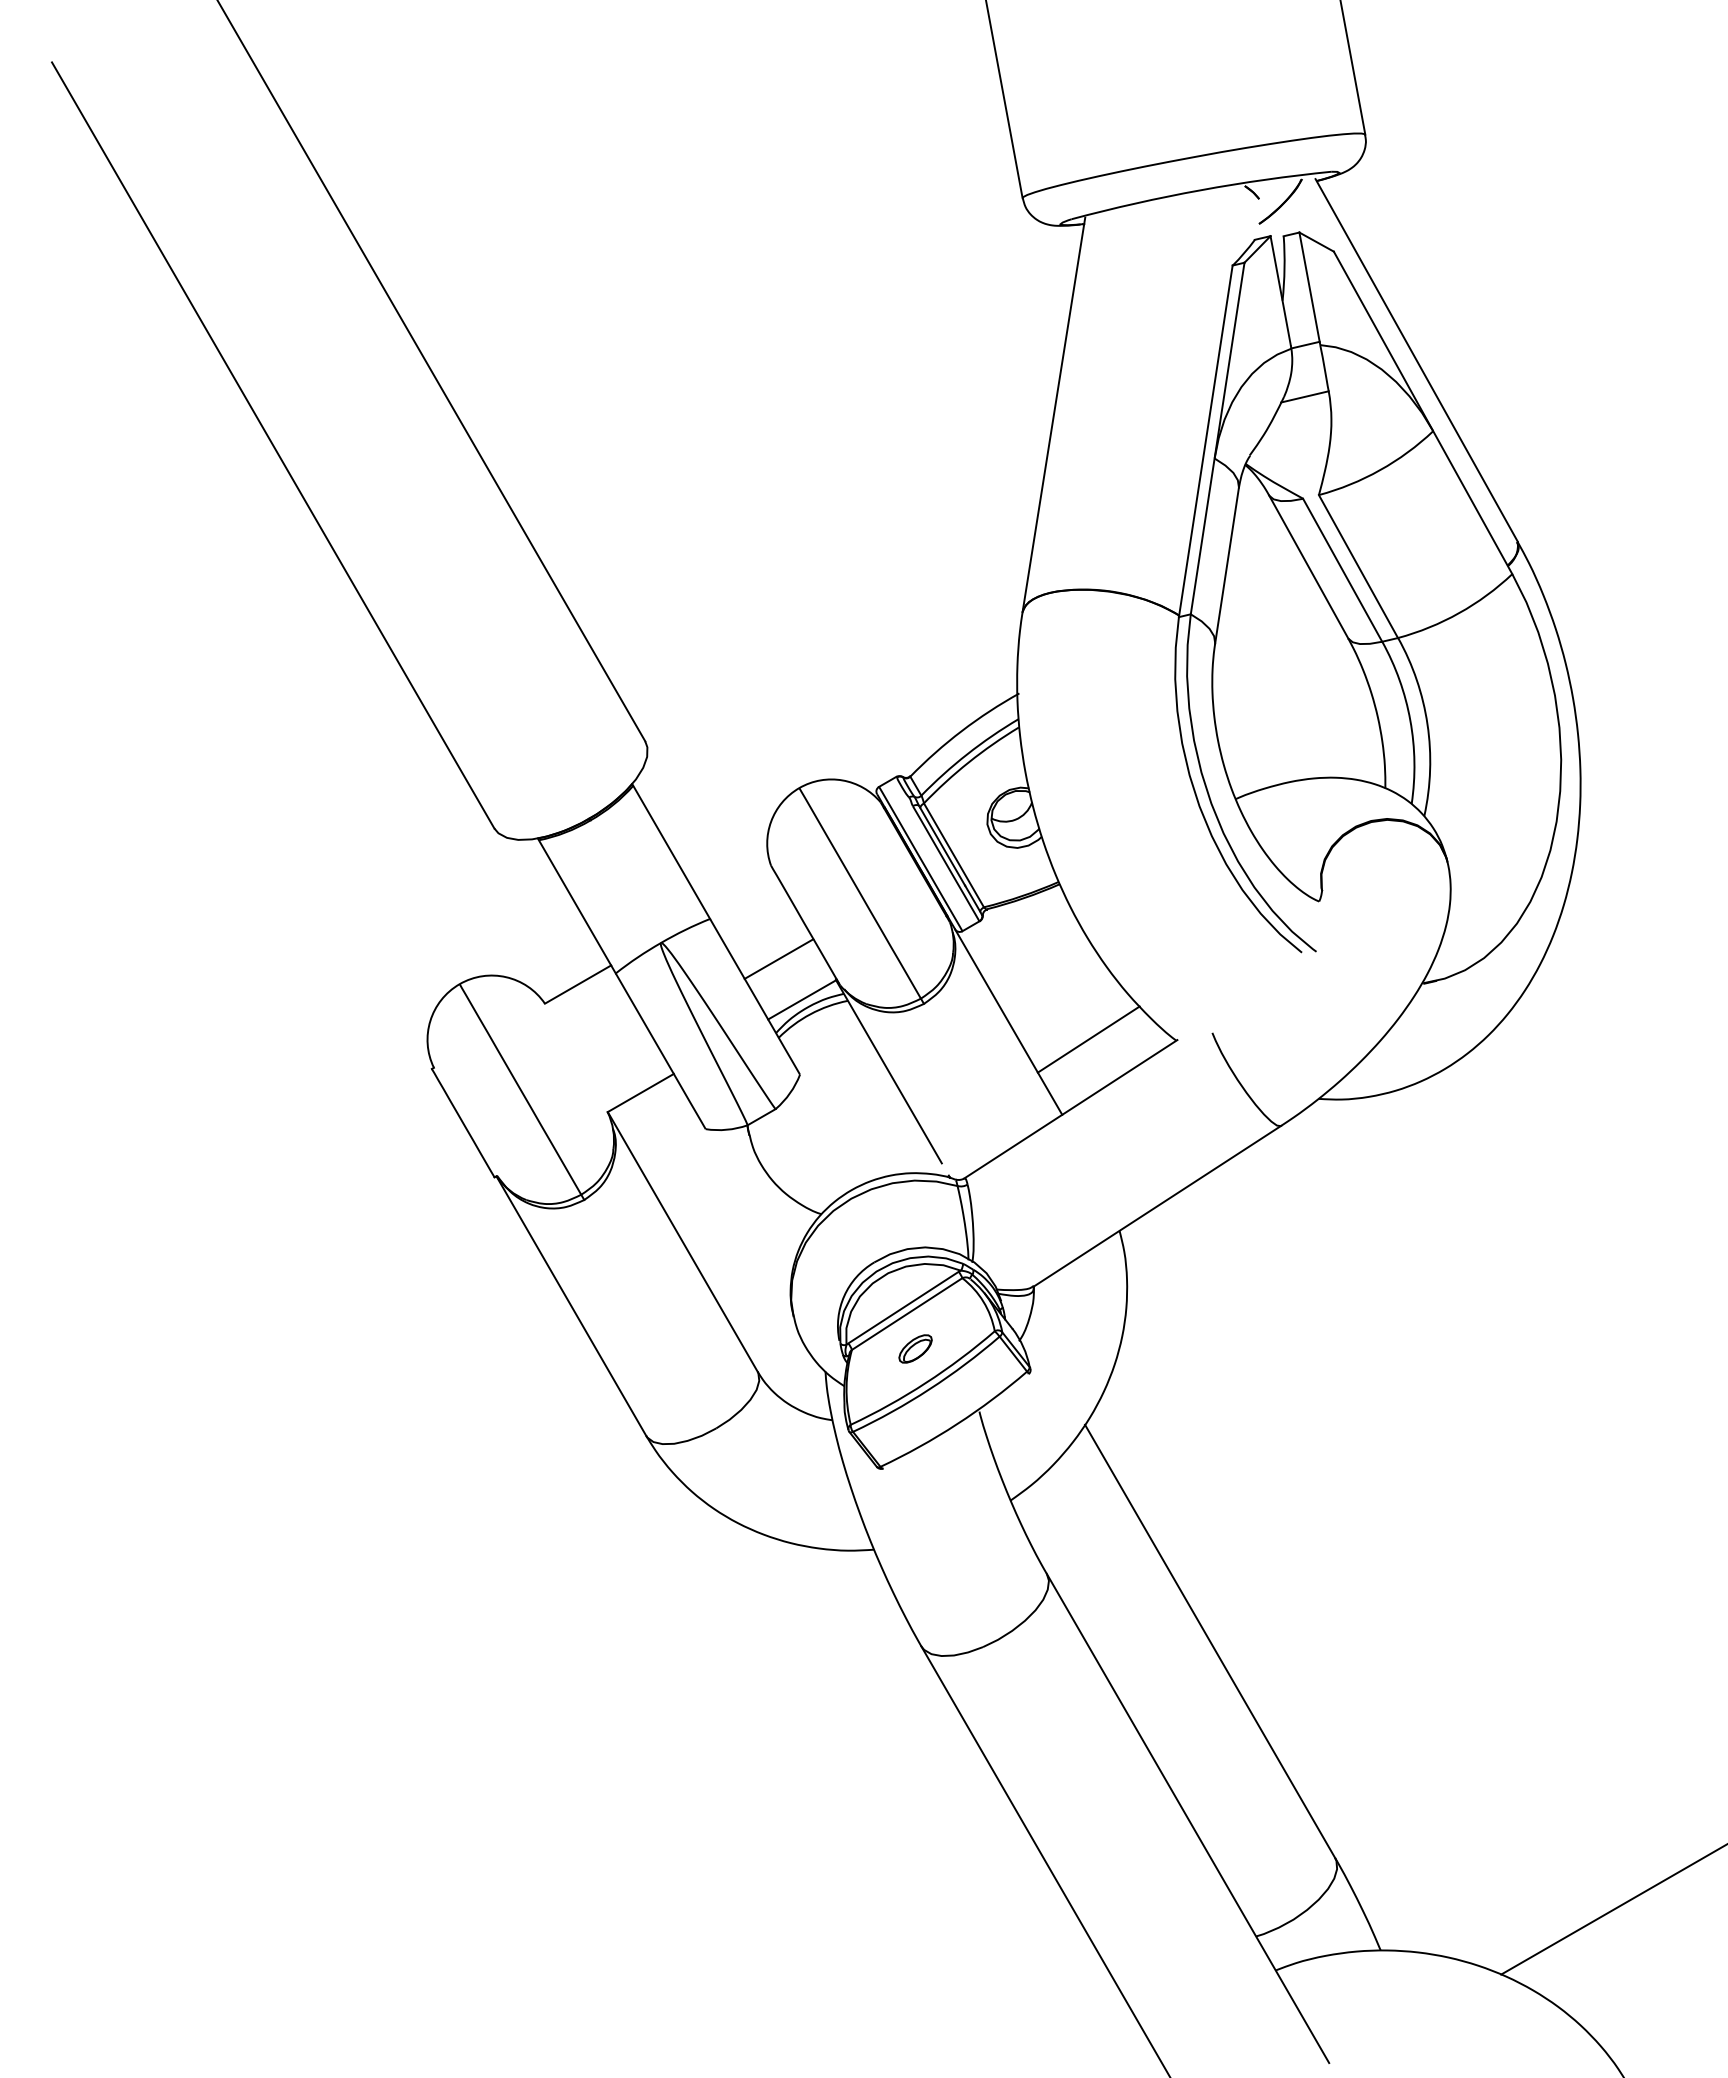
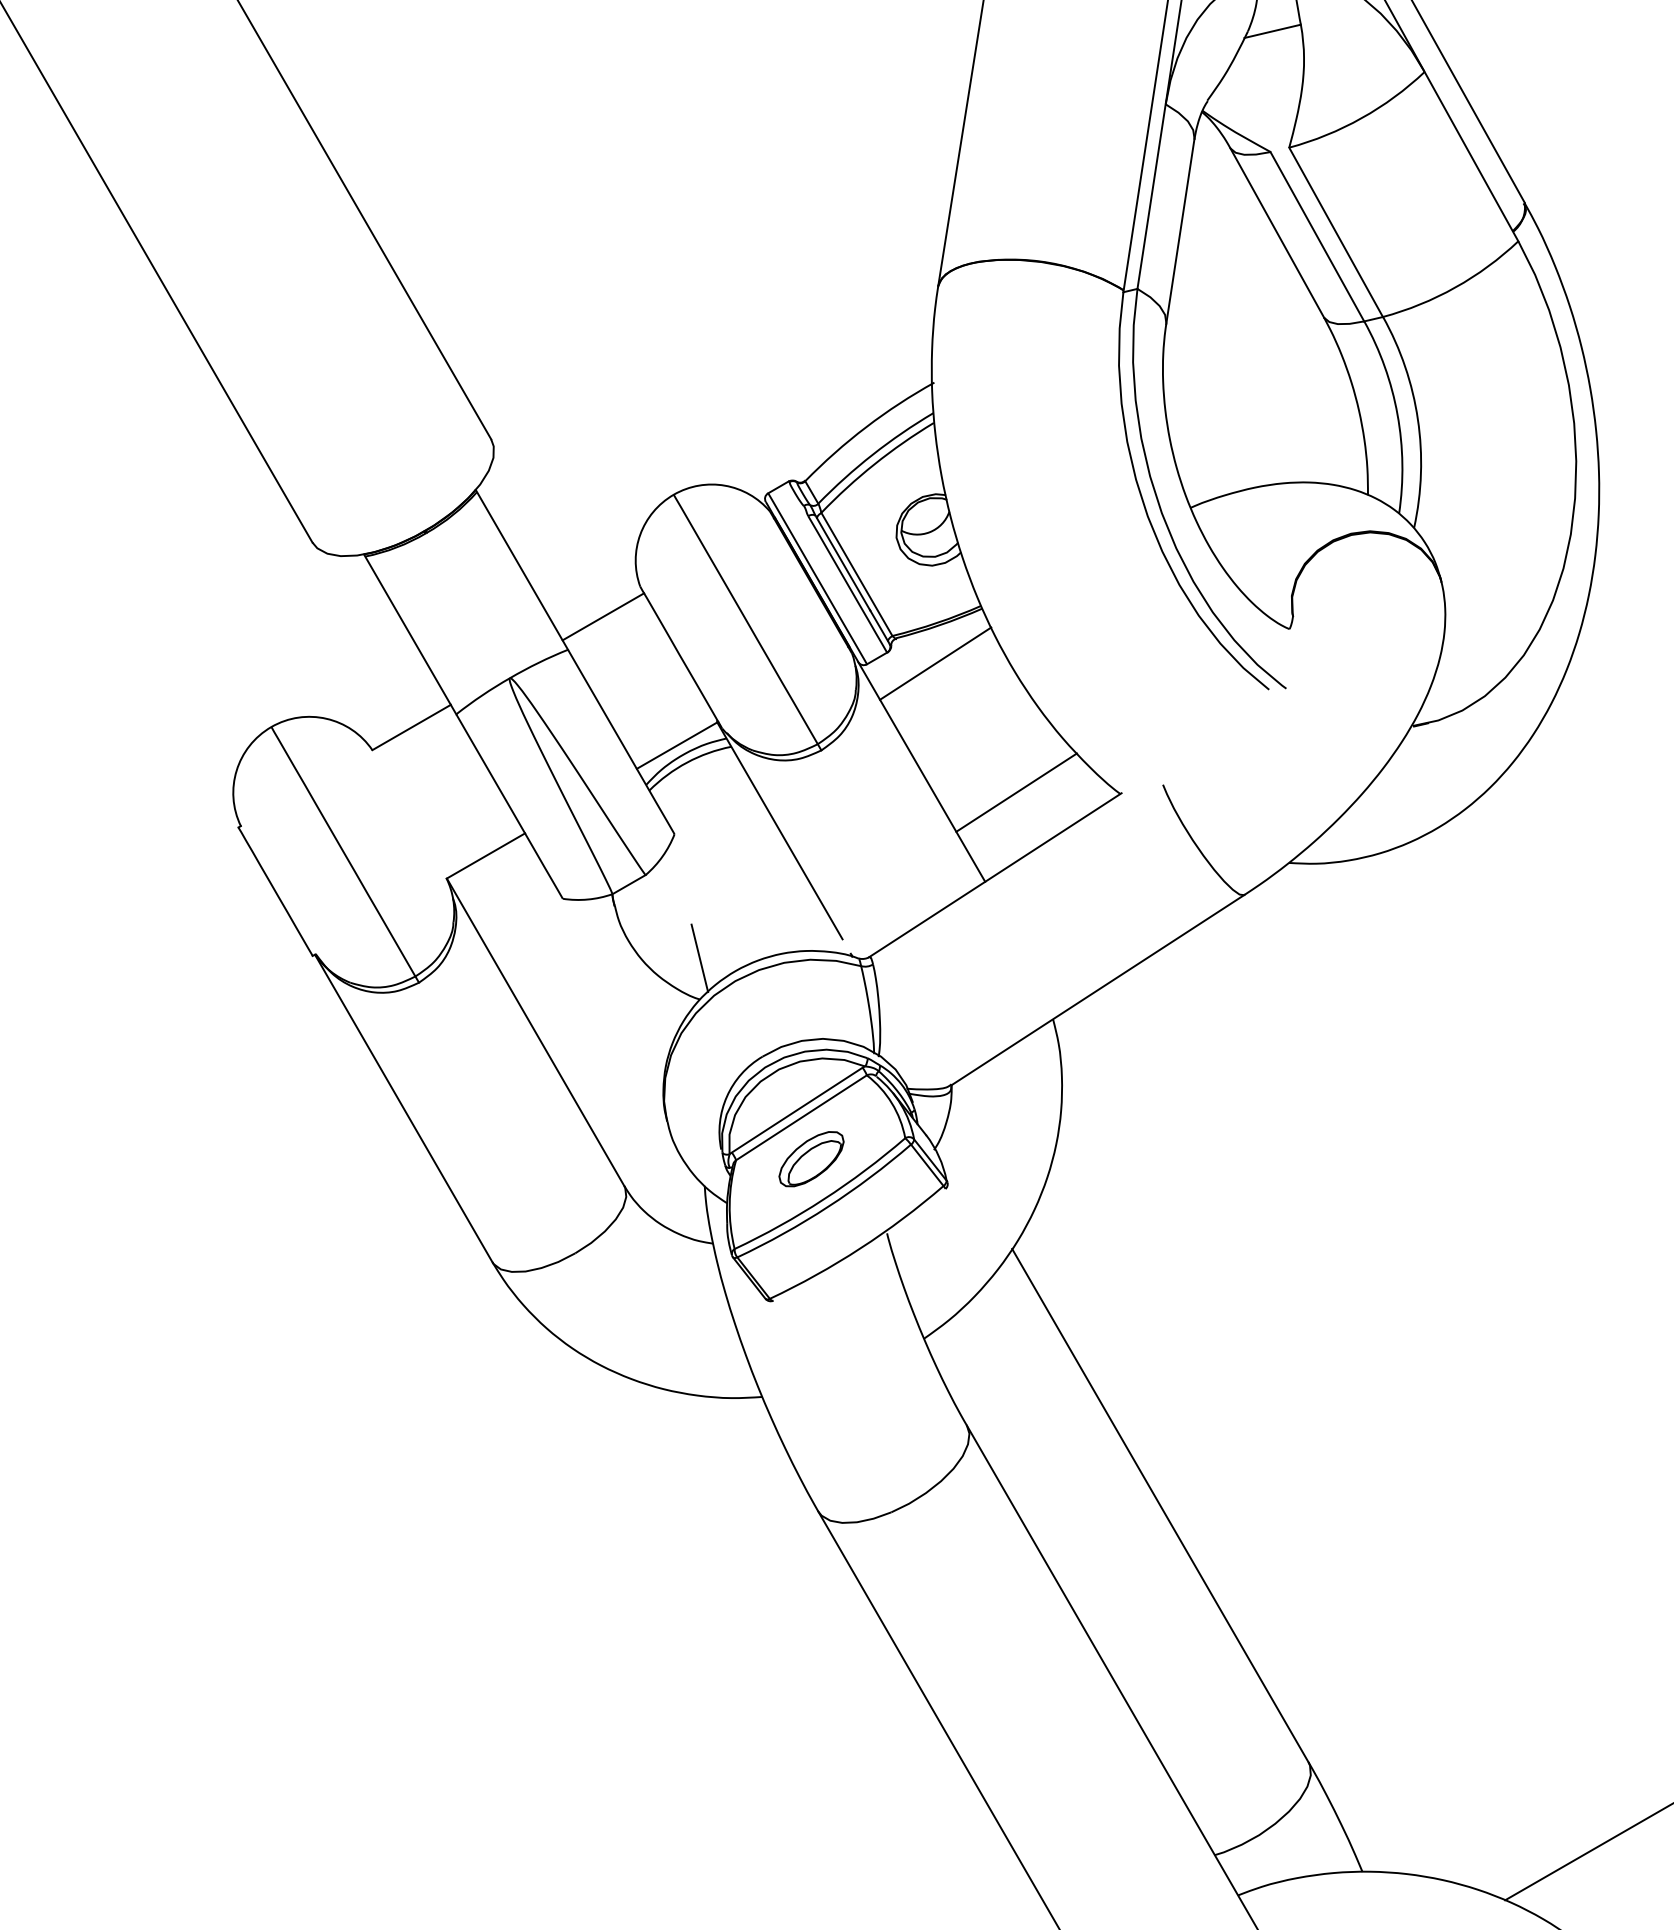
line: (1020, 930) -> (935, 663), added
line: (778, 958) -> (602, 616), moved
line: (821, 1178) -> (700, 957), added
part: (915, 1348) -> (811, 1158), size x1.67

